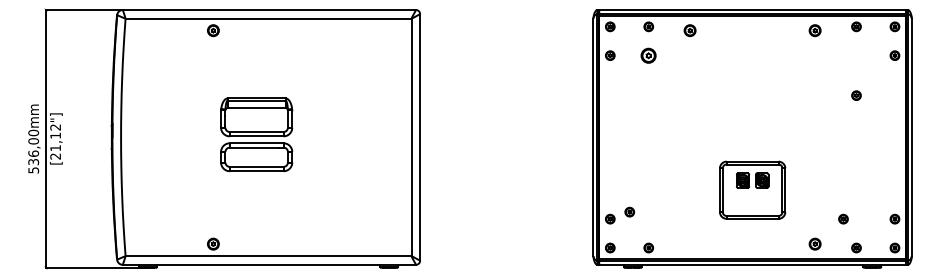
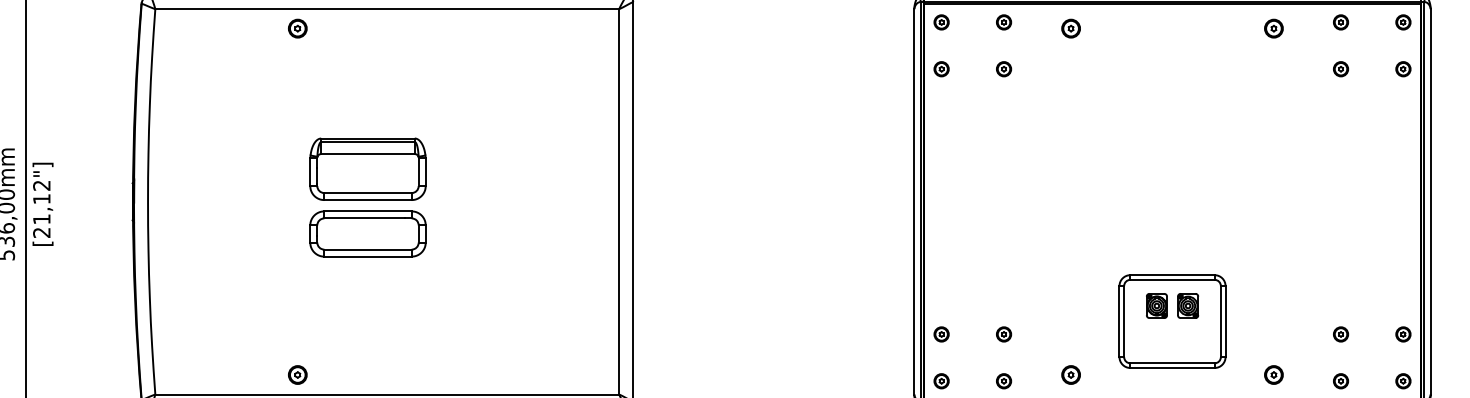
part: (648, 55) -> (1003, 68), size x0.62
part: (856, 95) -> (1341, 68), moved
part: (752, 189) -> (1172, 320), moved
part: (629, 211) -> (1003, 333), moved
part: (843, 218) -> (1341, 333), moved
part: (689, 243) -> (1070, 373), added

